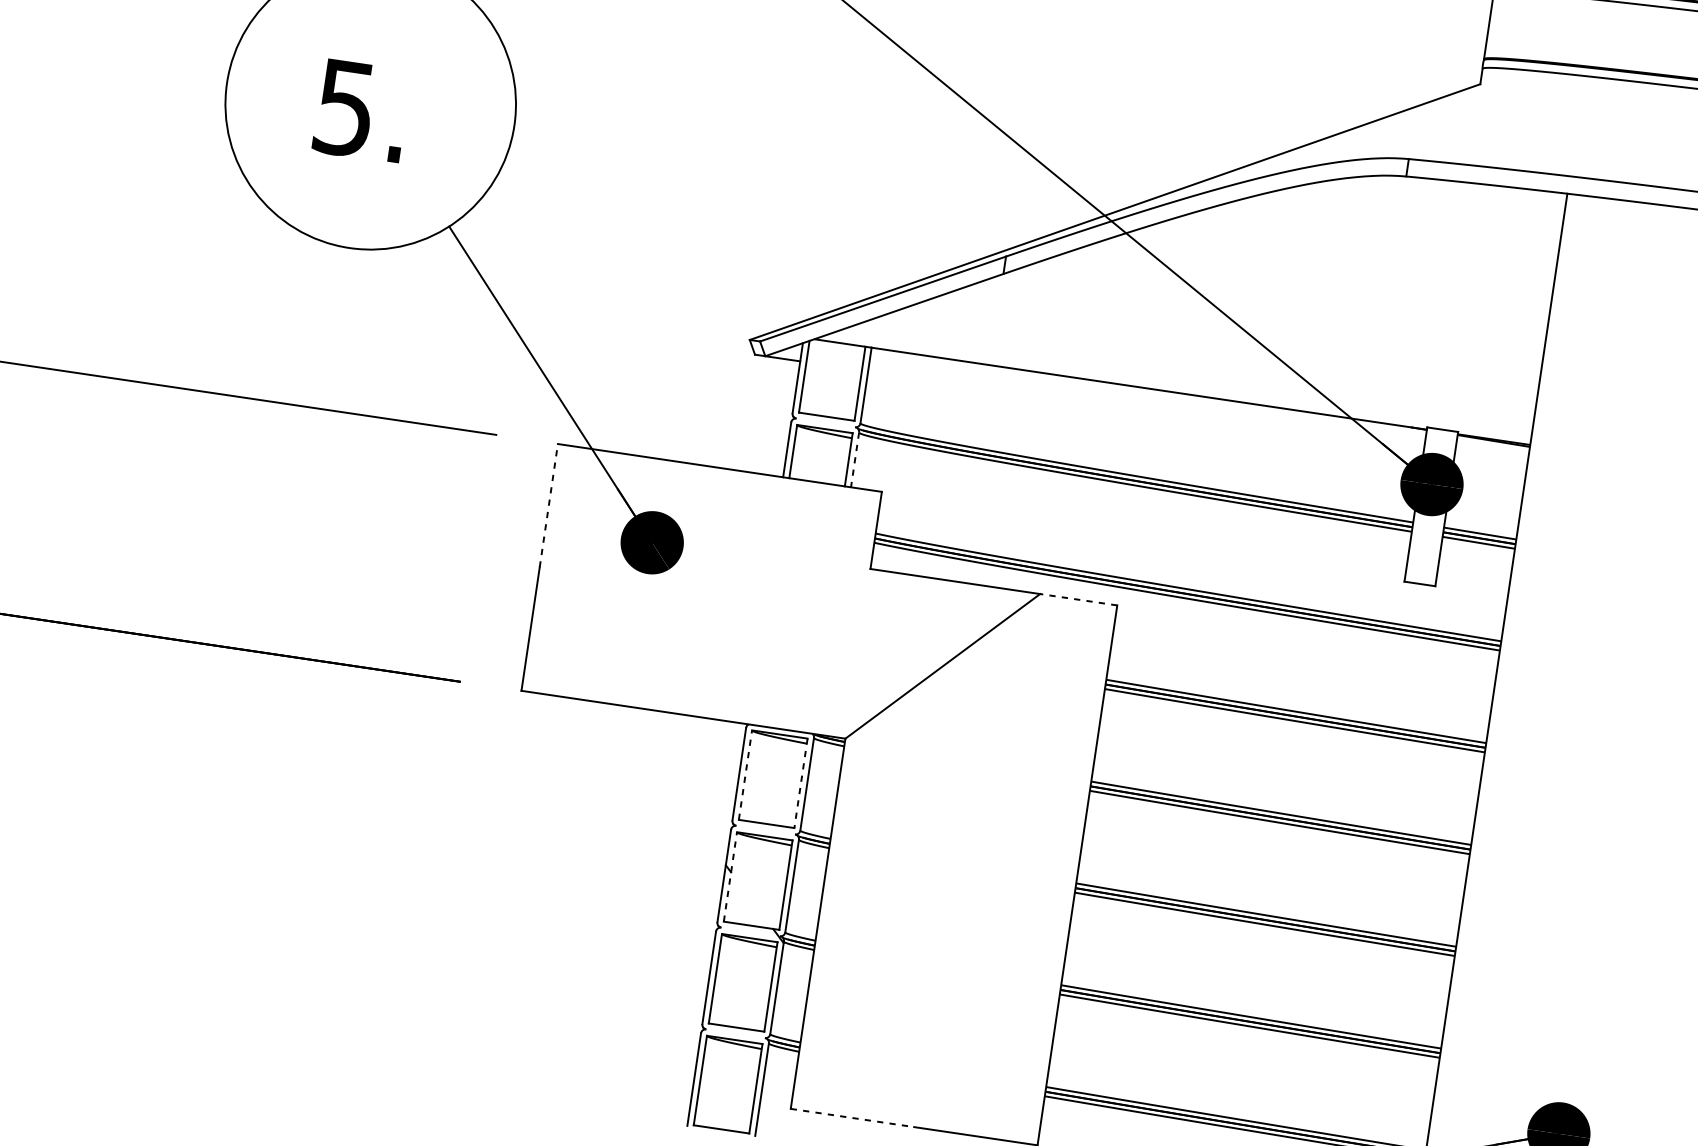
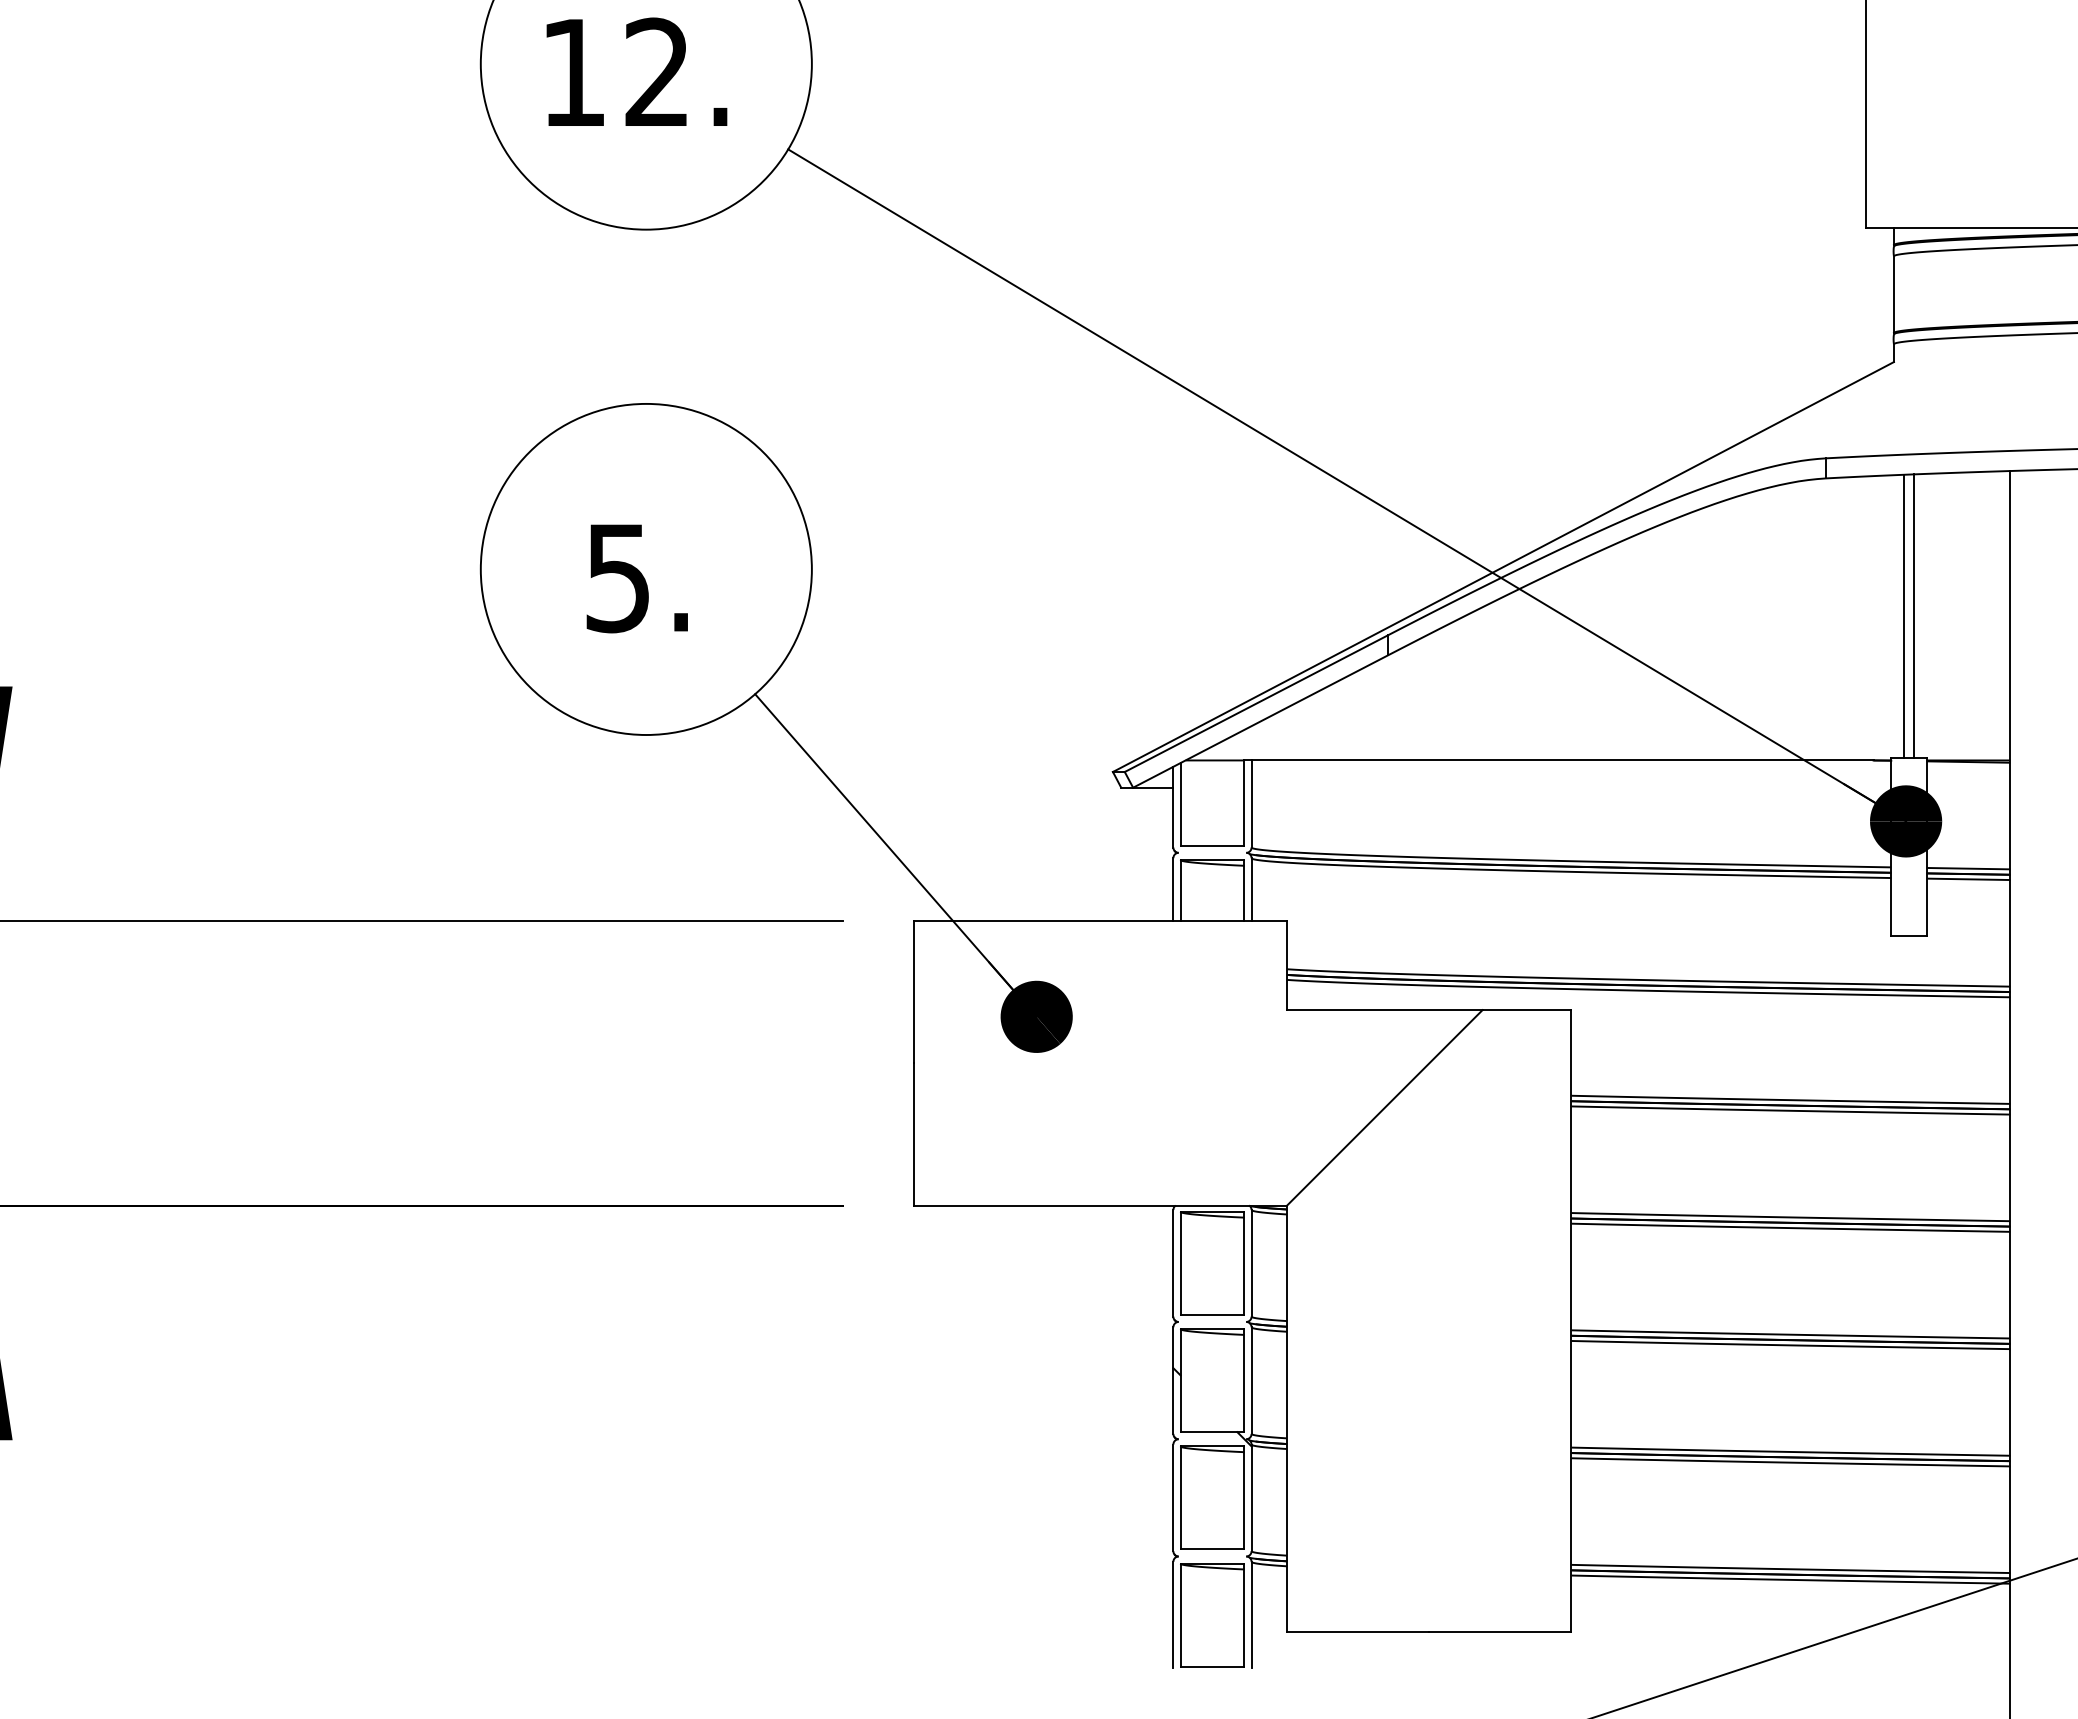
line: (1456, 305) -> (1903, 615), added
line: (1465, 306) -> (1914, 615), added
line: (855, 459) -> (1251, 889), dashed -> solid
line: (548, 504) -> (913, 991), dashed -> solid
line: (1078, 600) -> (1526, 1010), dashed -> solid
line: (745, 775) -> (1180, 1263), dashed -> solid
line: (801, 783) -> (1244, 1263), dashed -> solid
line: (730, 876) -> (1180, 1380), dashed -> solid
line: (852, 1118) -> (1358, 1632), dashed -> solid

